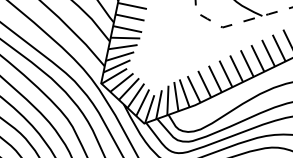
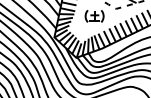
part: (179, 42) -> (94, 16), added

